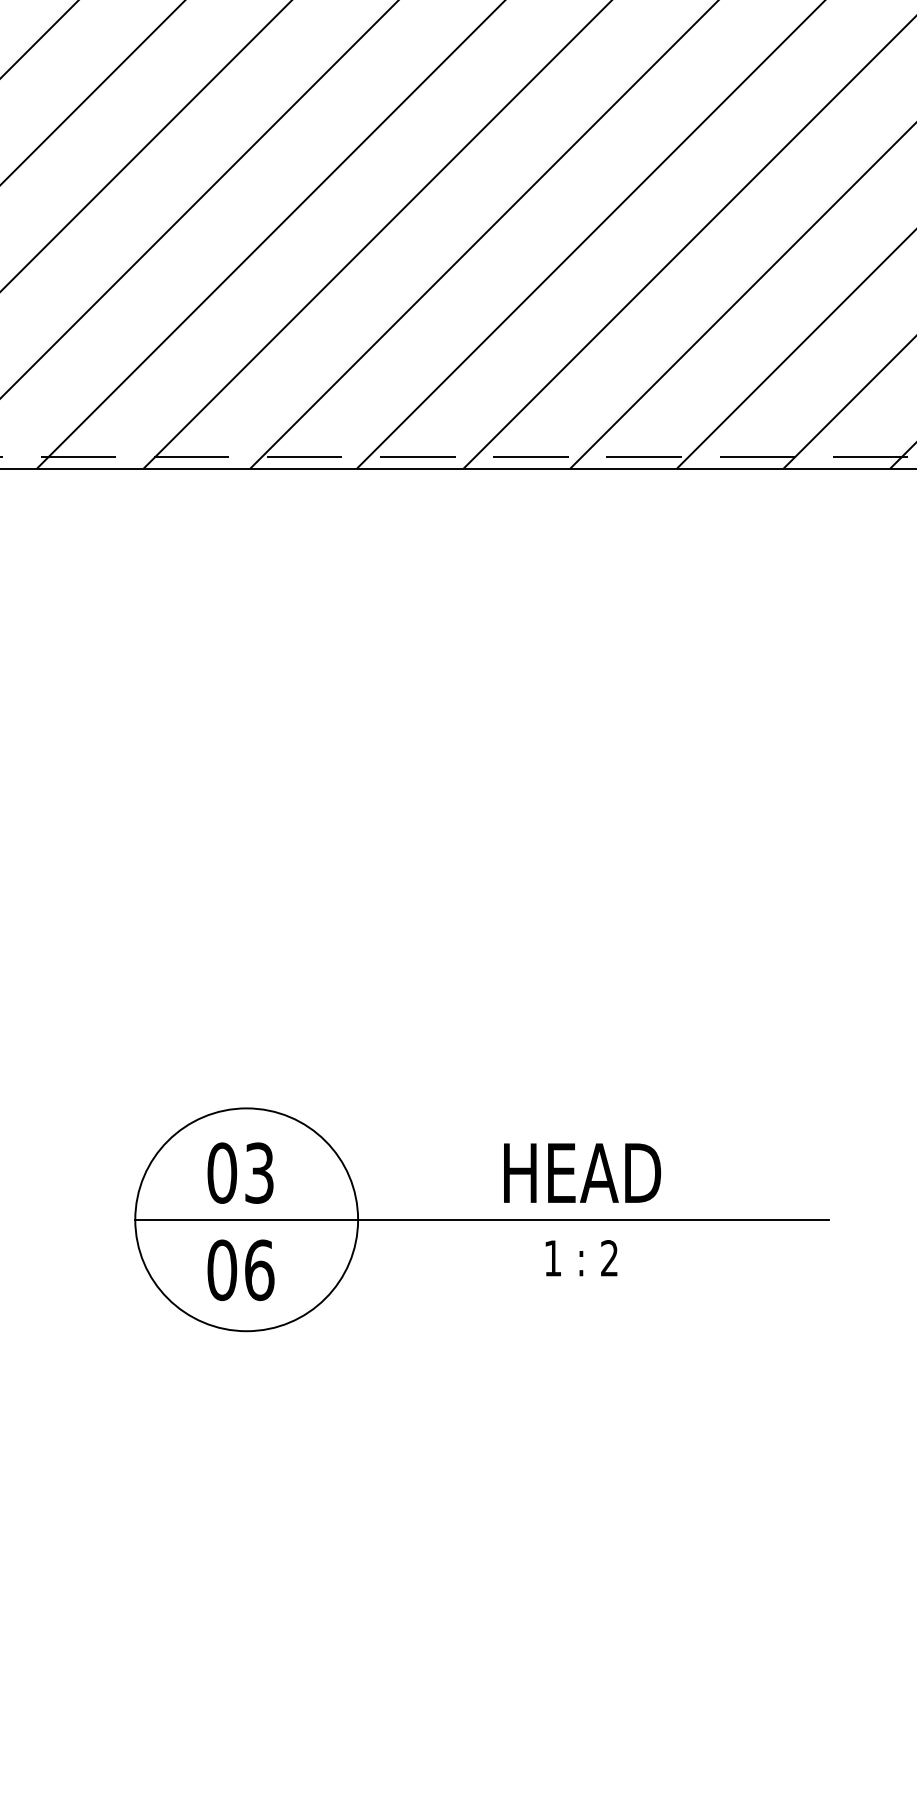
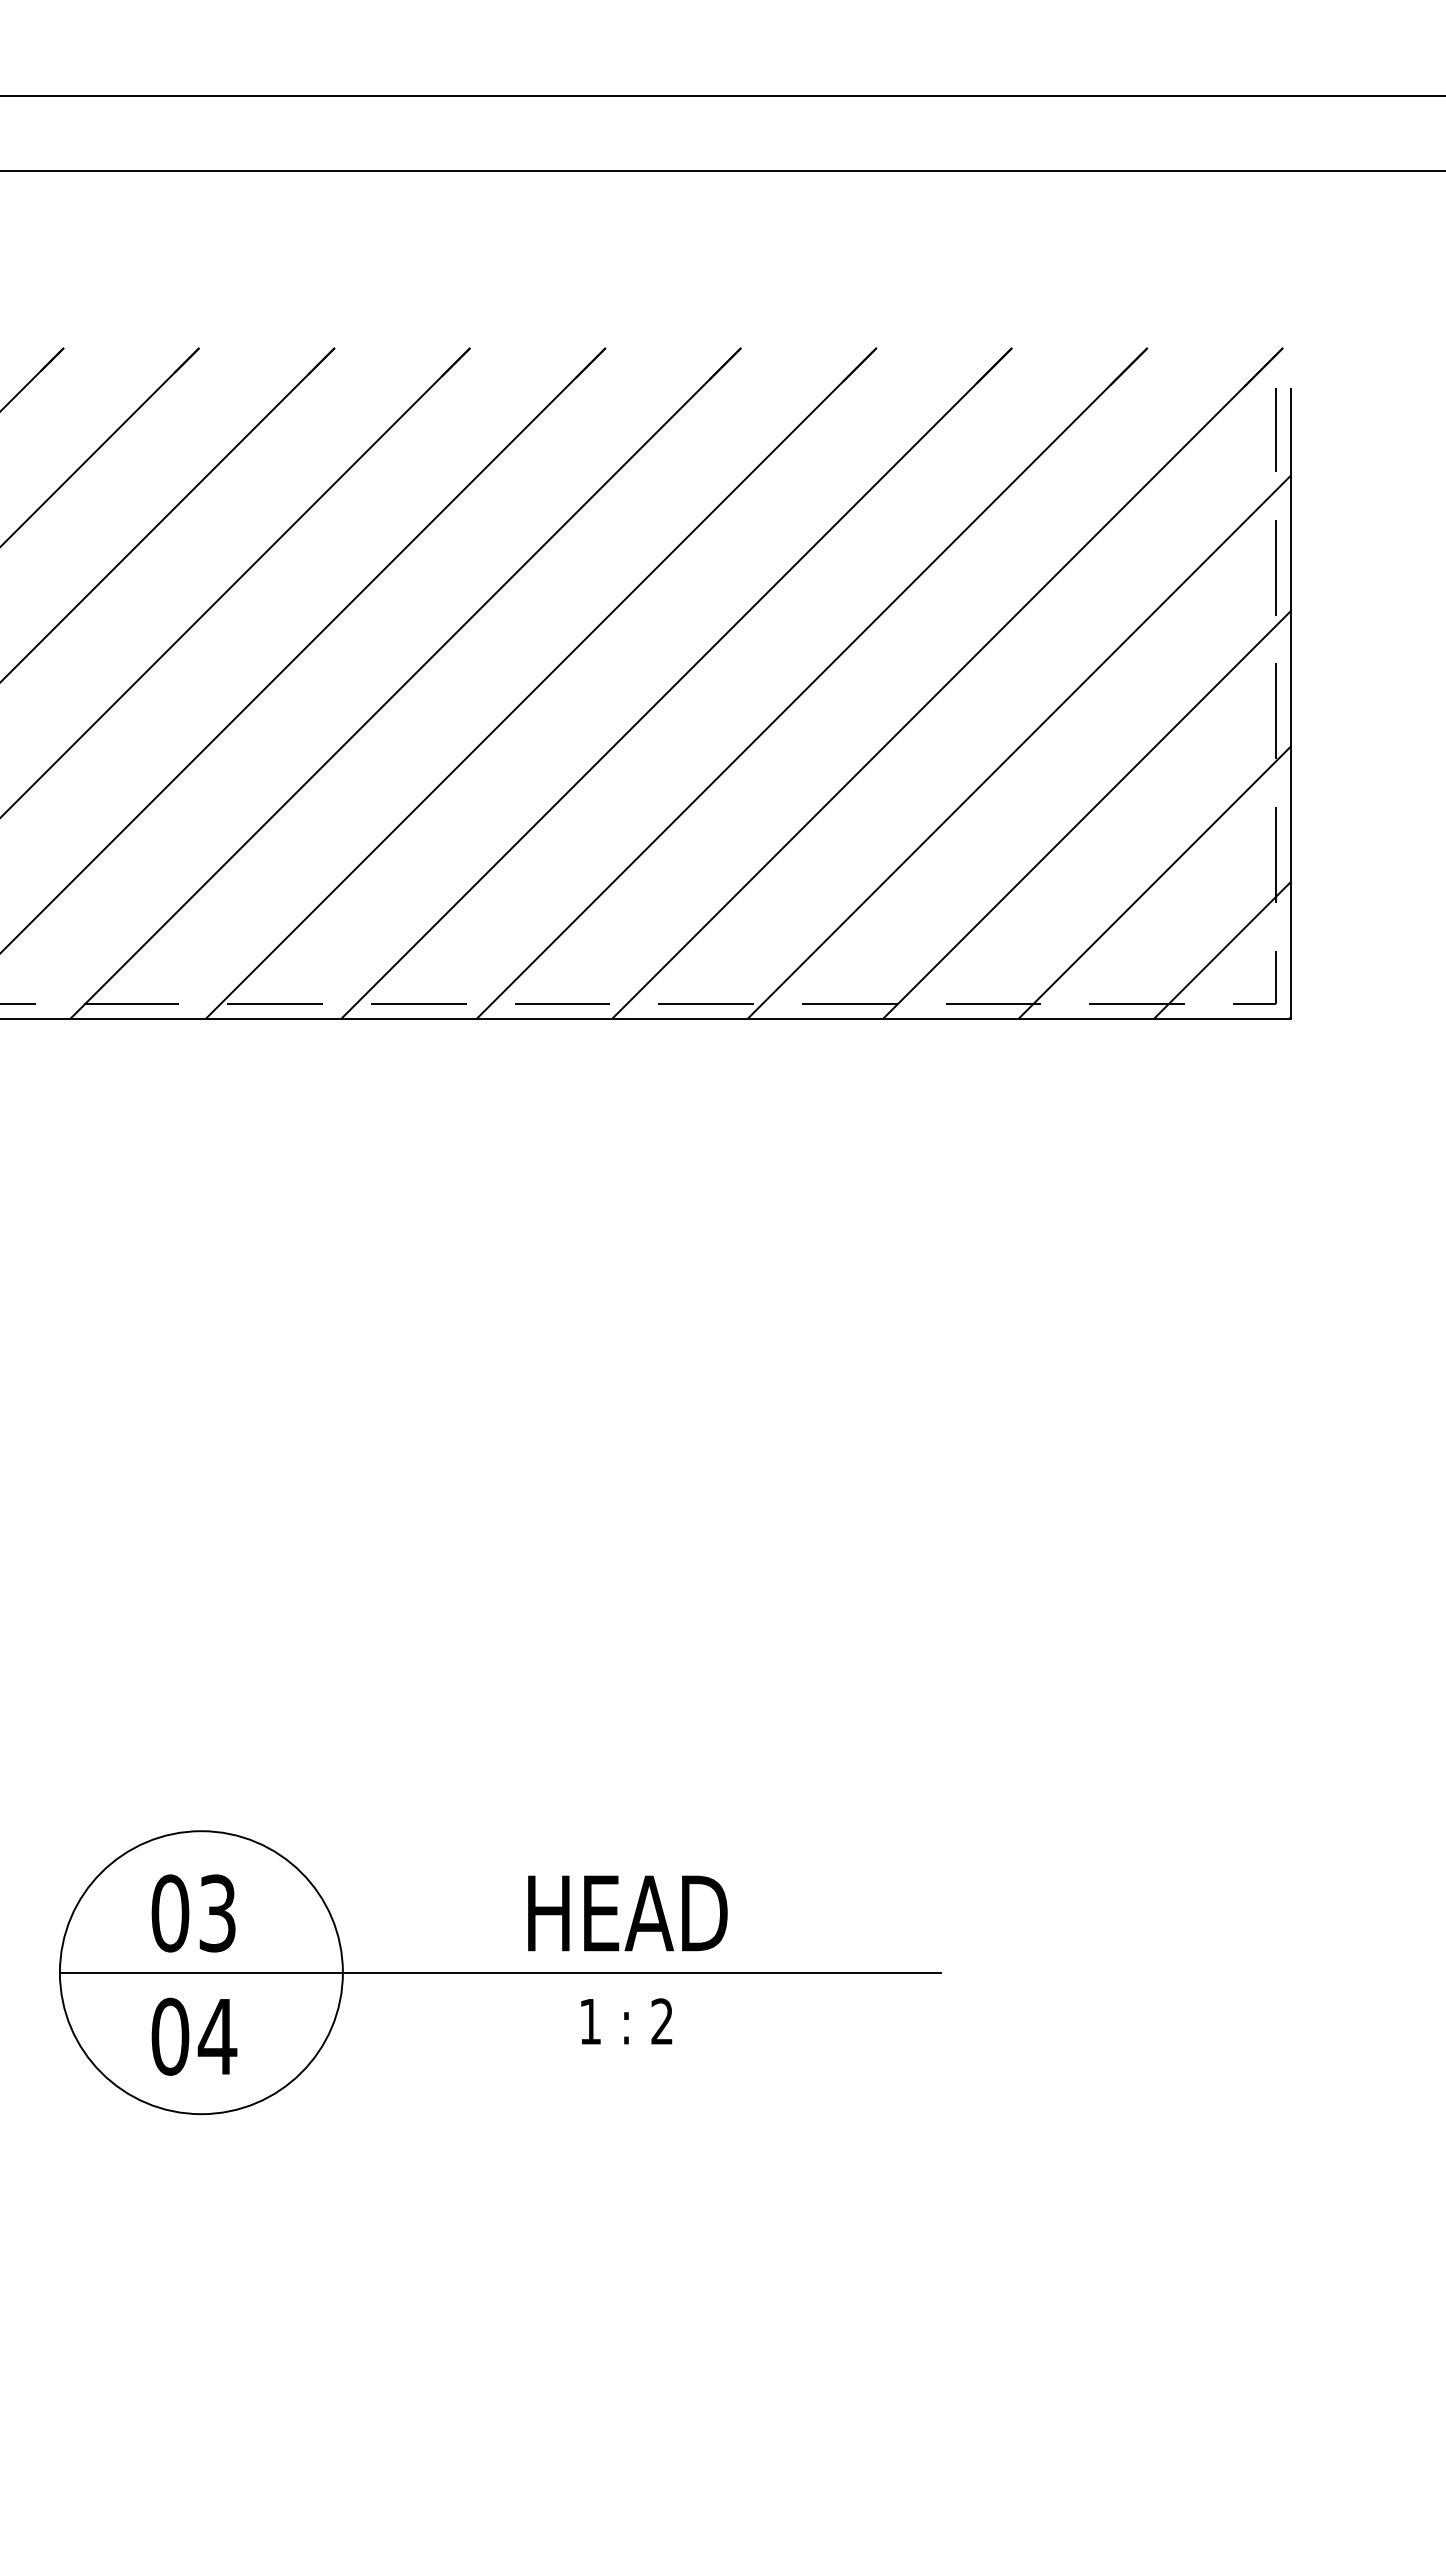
text: (259, 1270) -> (217, 2036), 06 -> 04

